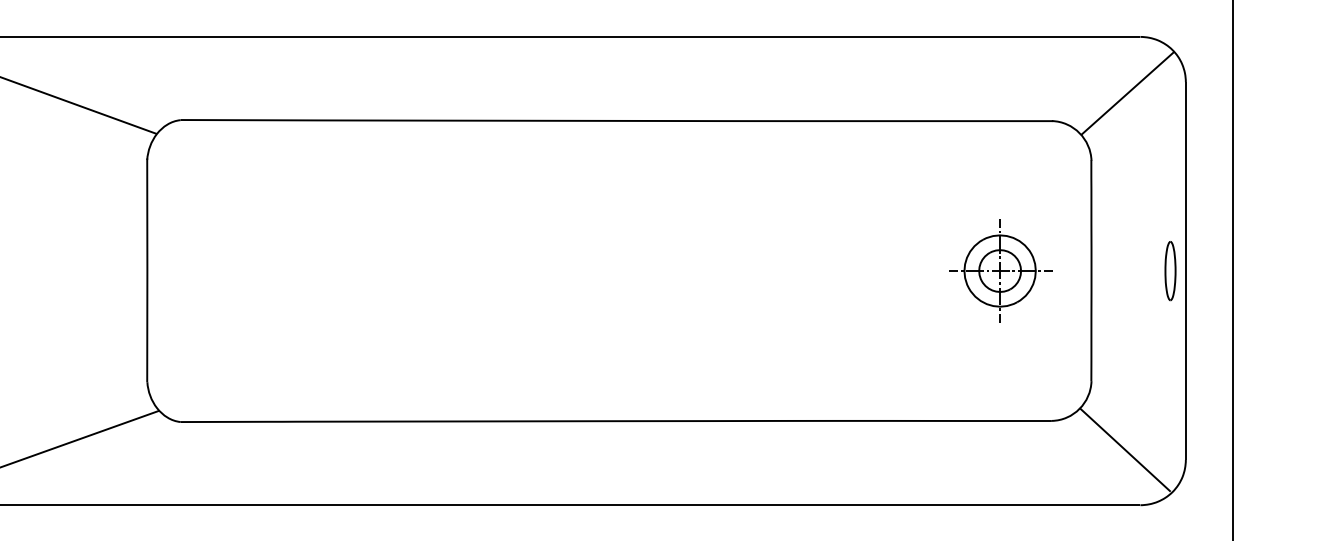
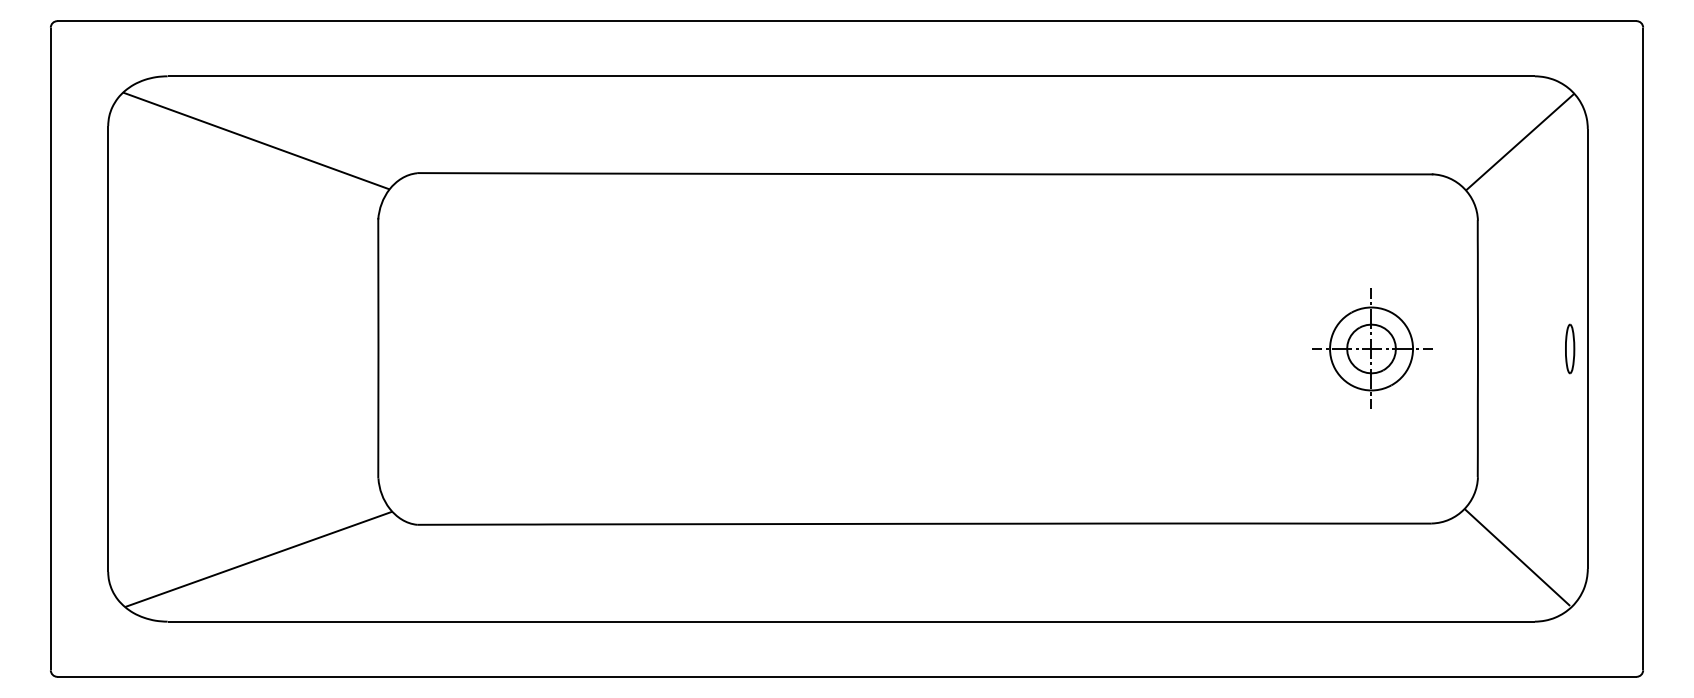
part: (1170, 270) -> (1570, 348), size x0.71

